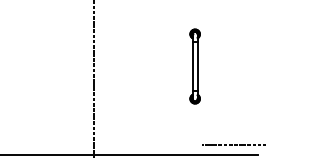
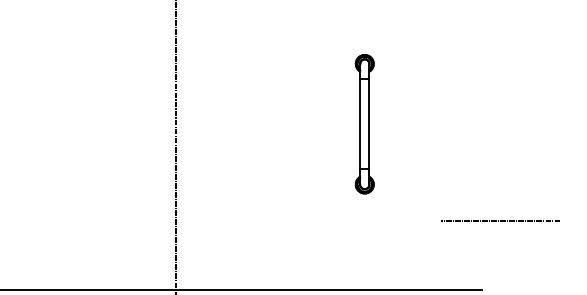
line: (232, 144) -> (498, 219), moved

